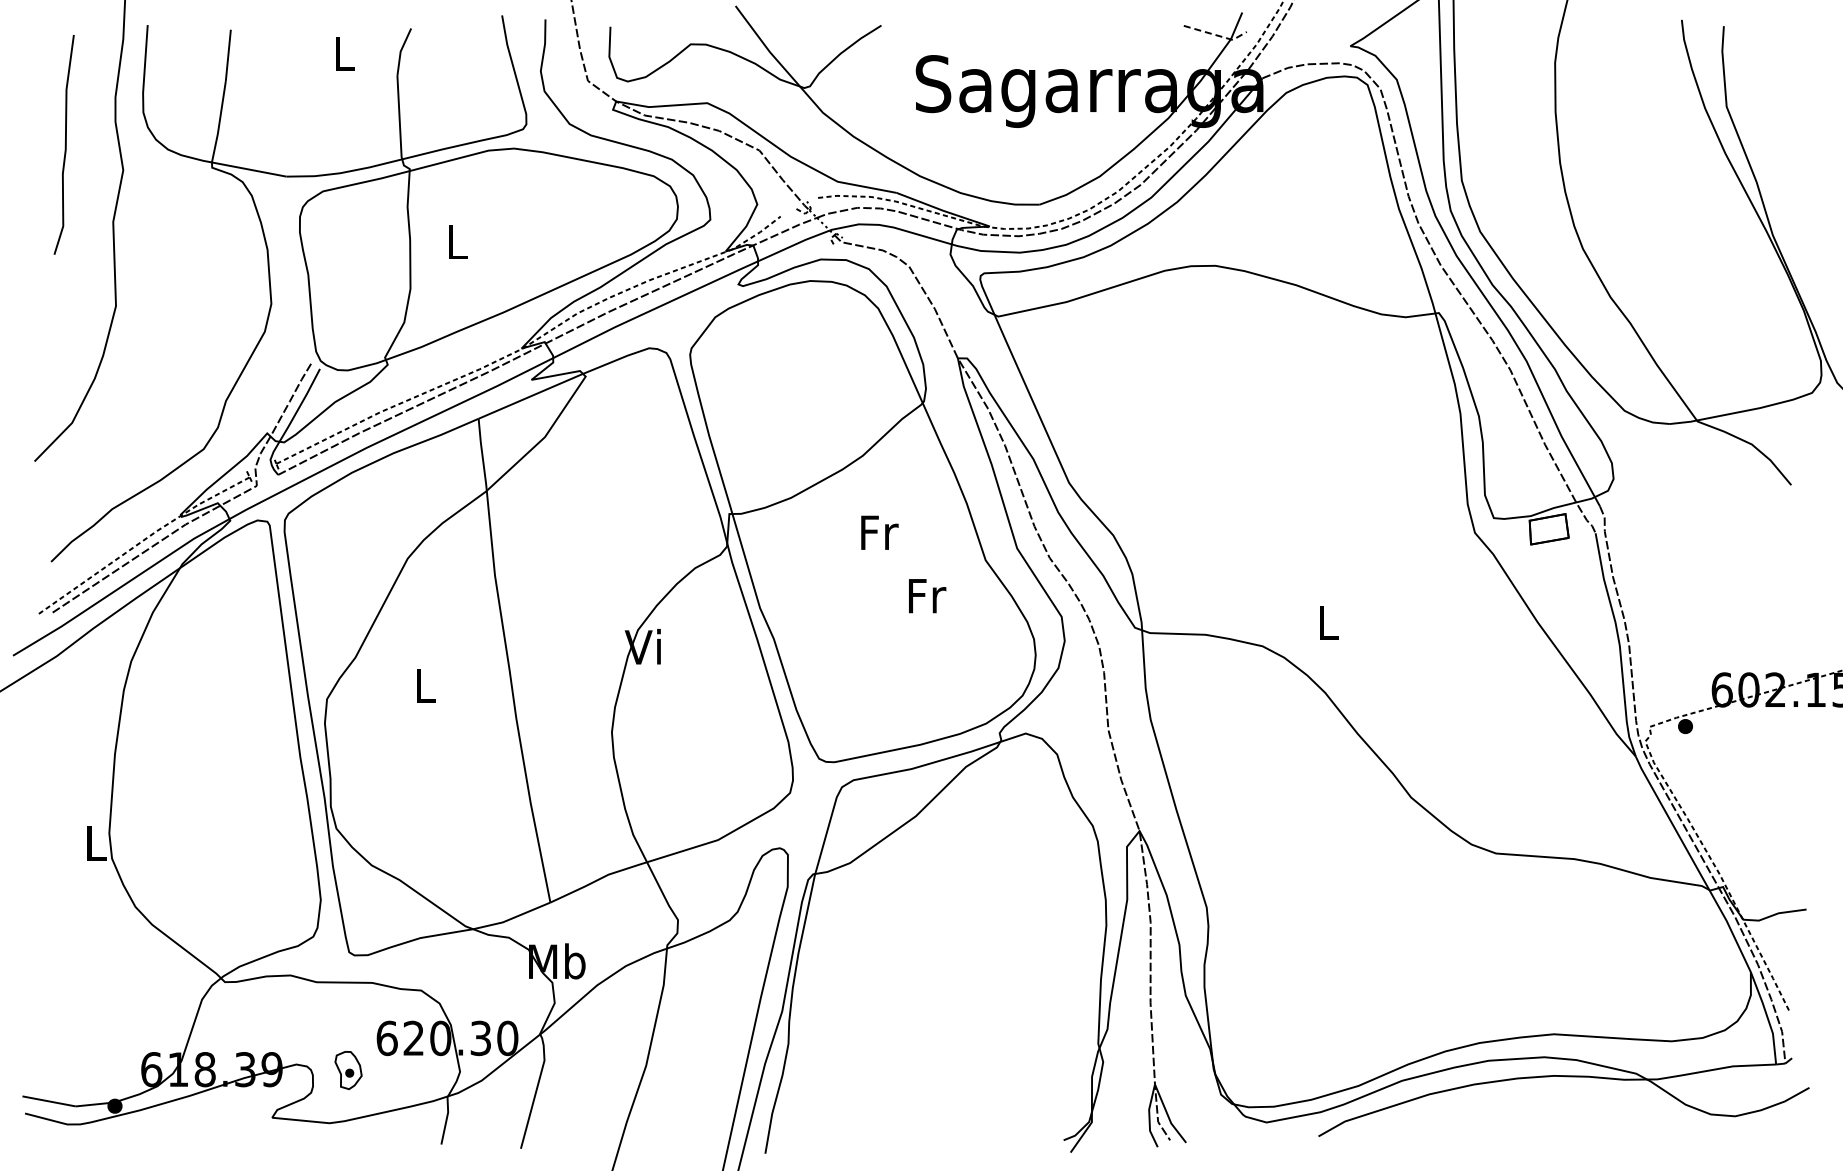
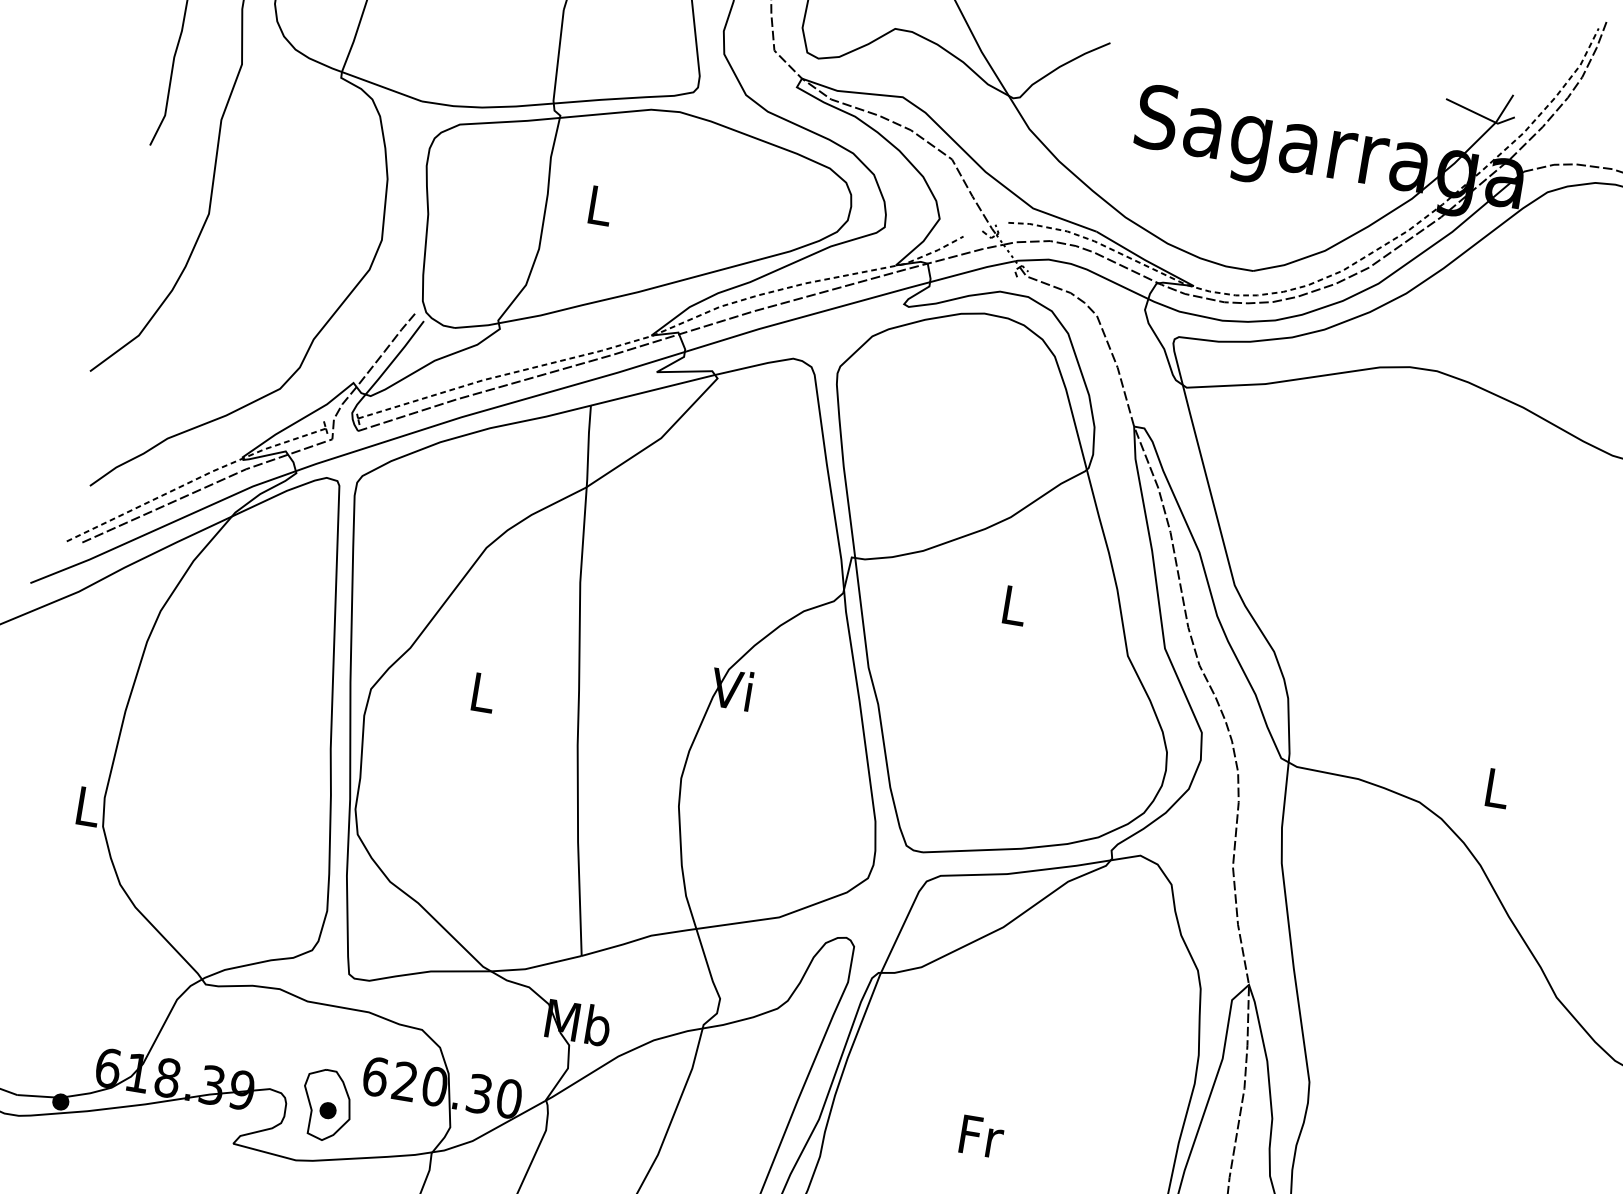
line: (1217, 35) -> (1481, 115), dashed -> solid
text: (879, 532) -> (1015, 605), Fr -> L
text: (927, 596) -> (981, 1137), moved
part: (348, 1070) -> (326, 1105), size x1.67

